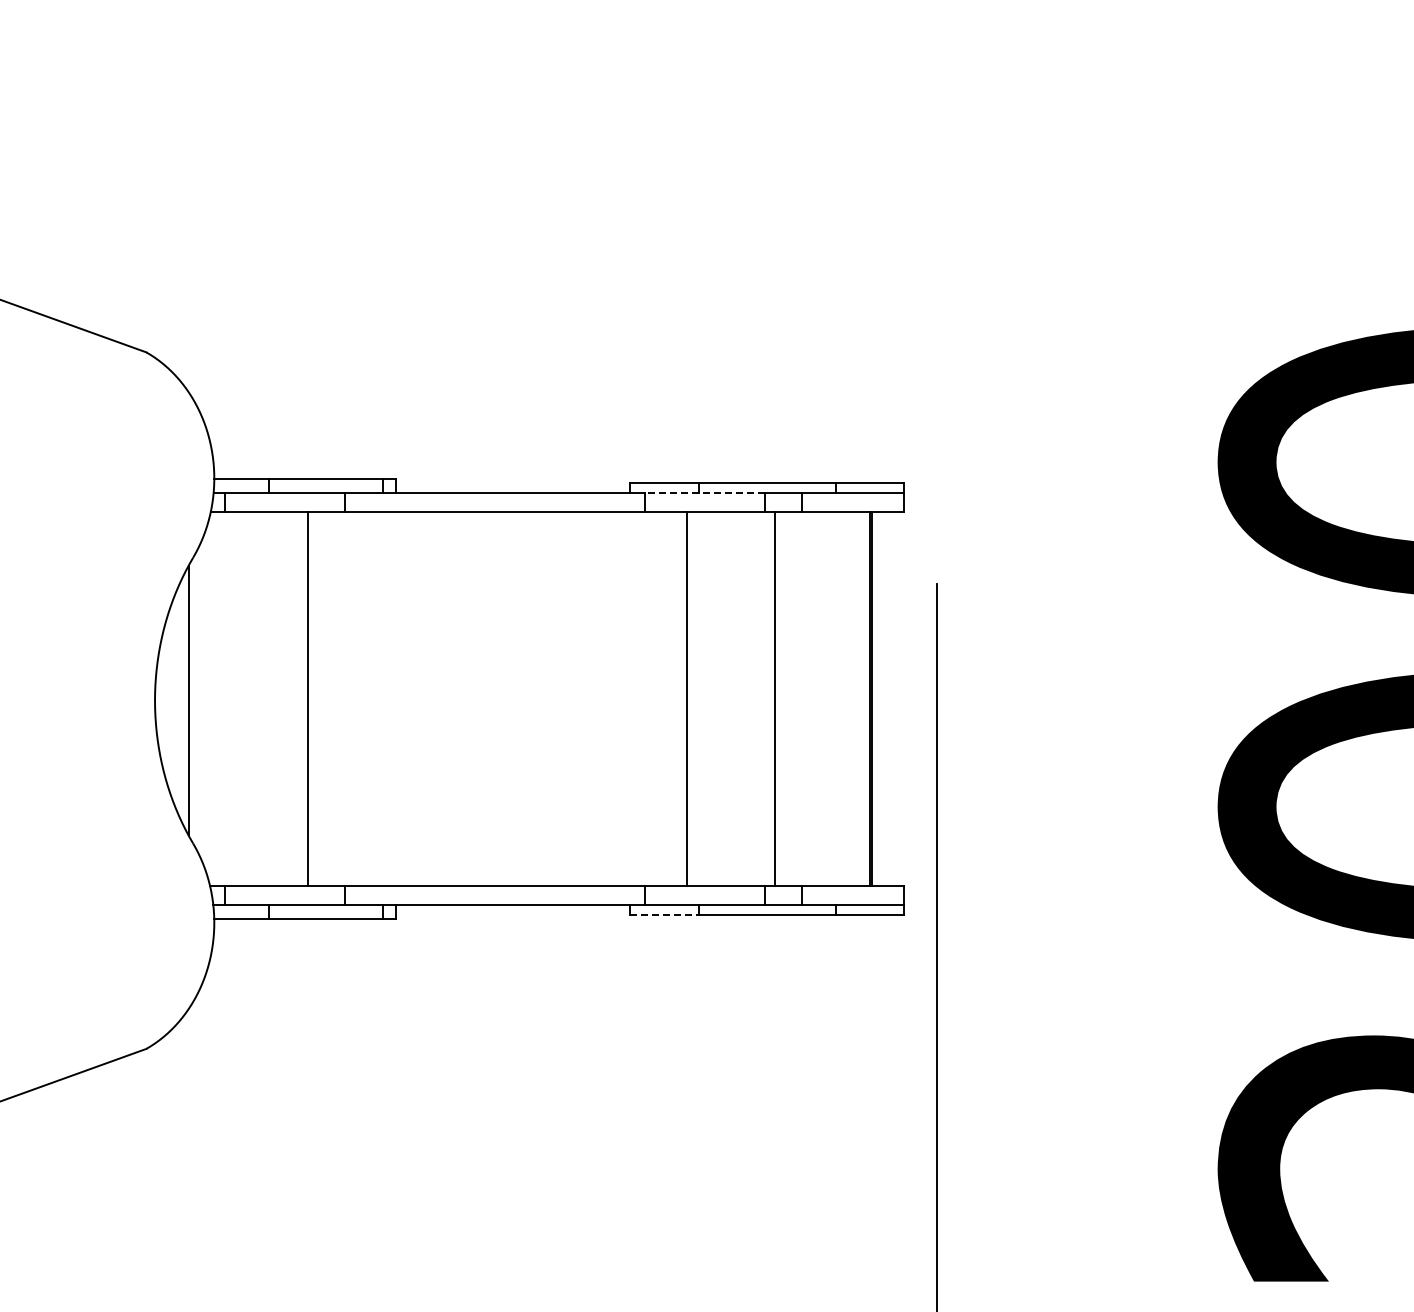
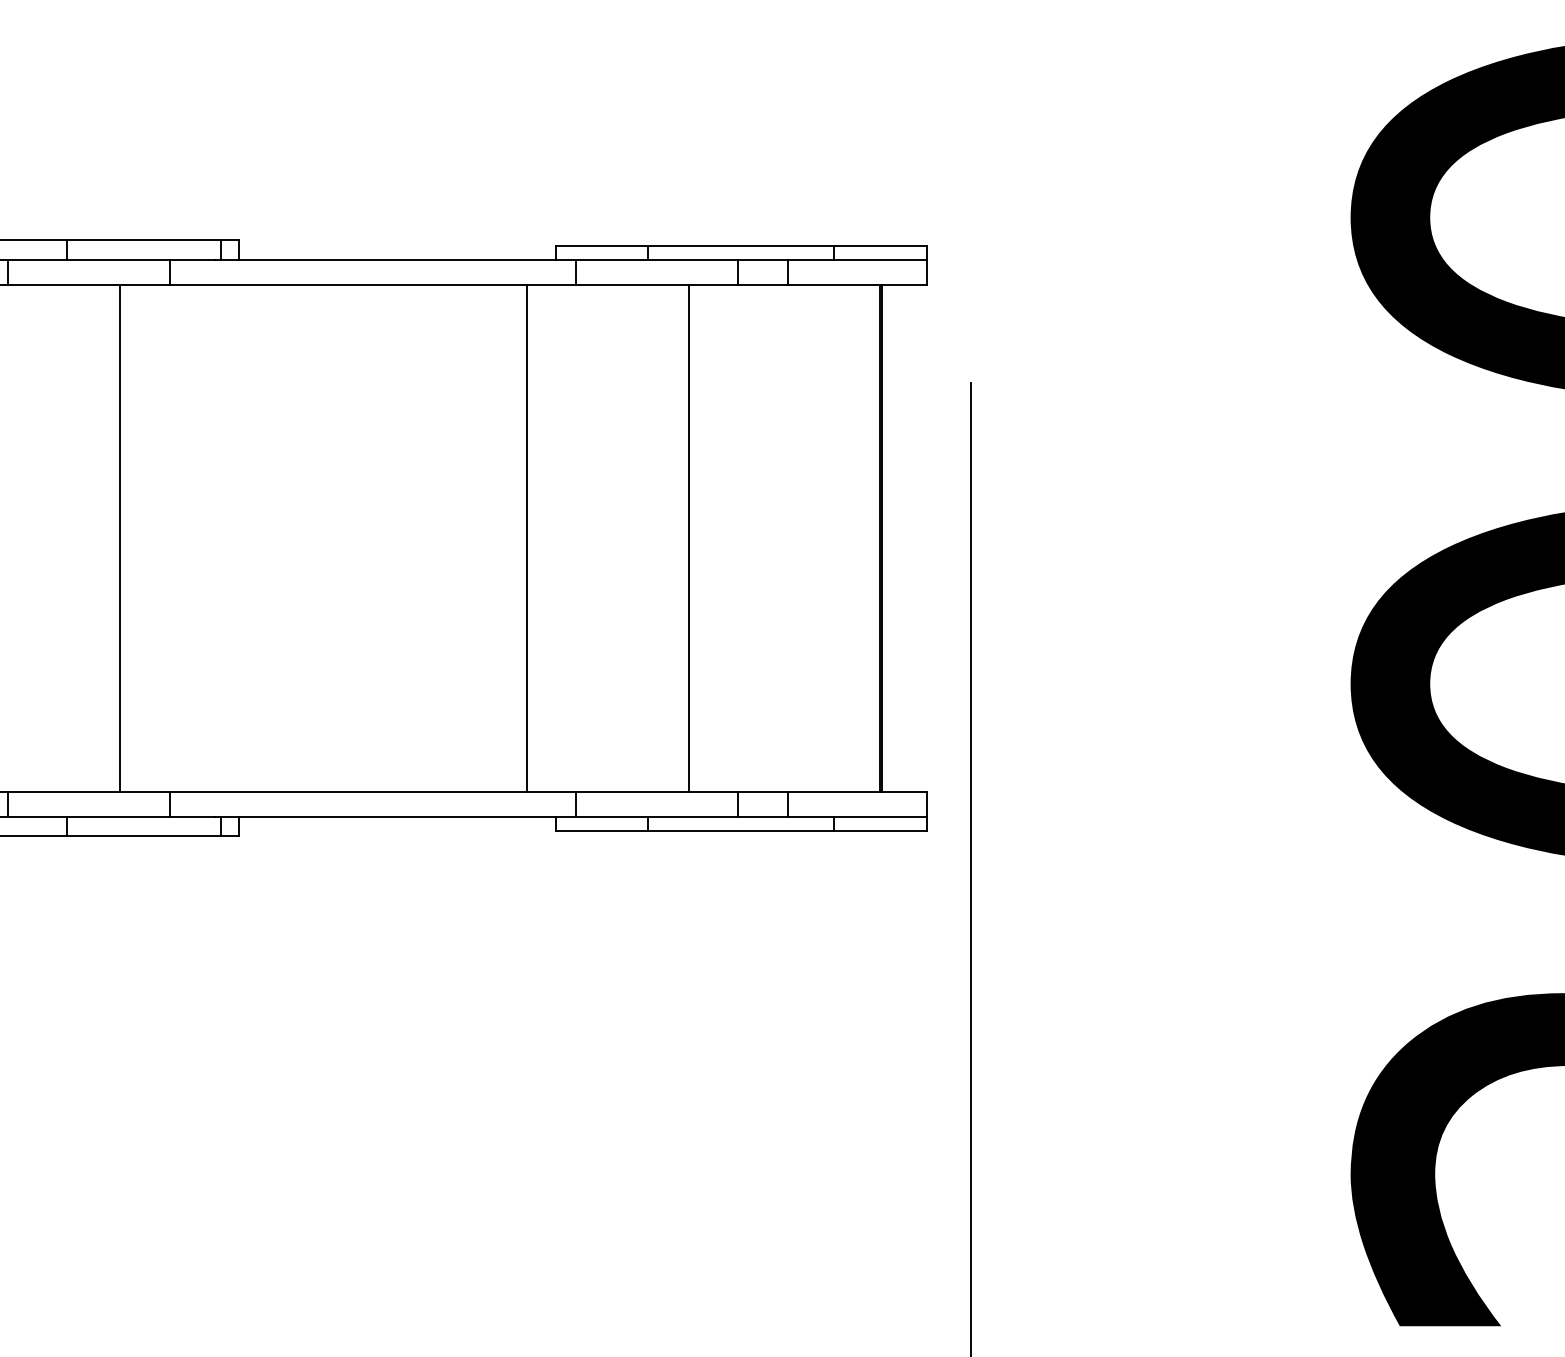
line: (705, 493) -> (657, 259), dashed -> solid
line: (686, 698) -> (526, 537), moved
line: (775, 698) -> (688, 537), moved
line: (664, 915) -> (602, 830), dashed -> solid

